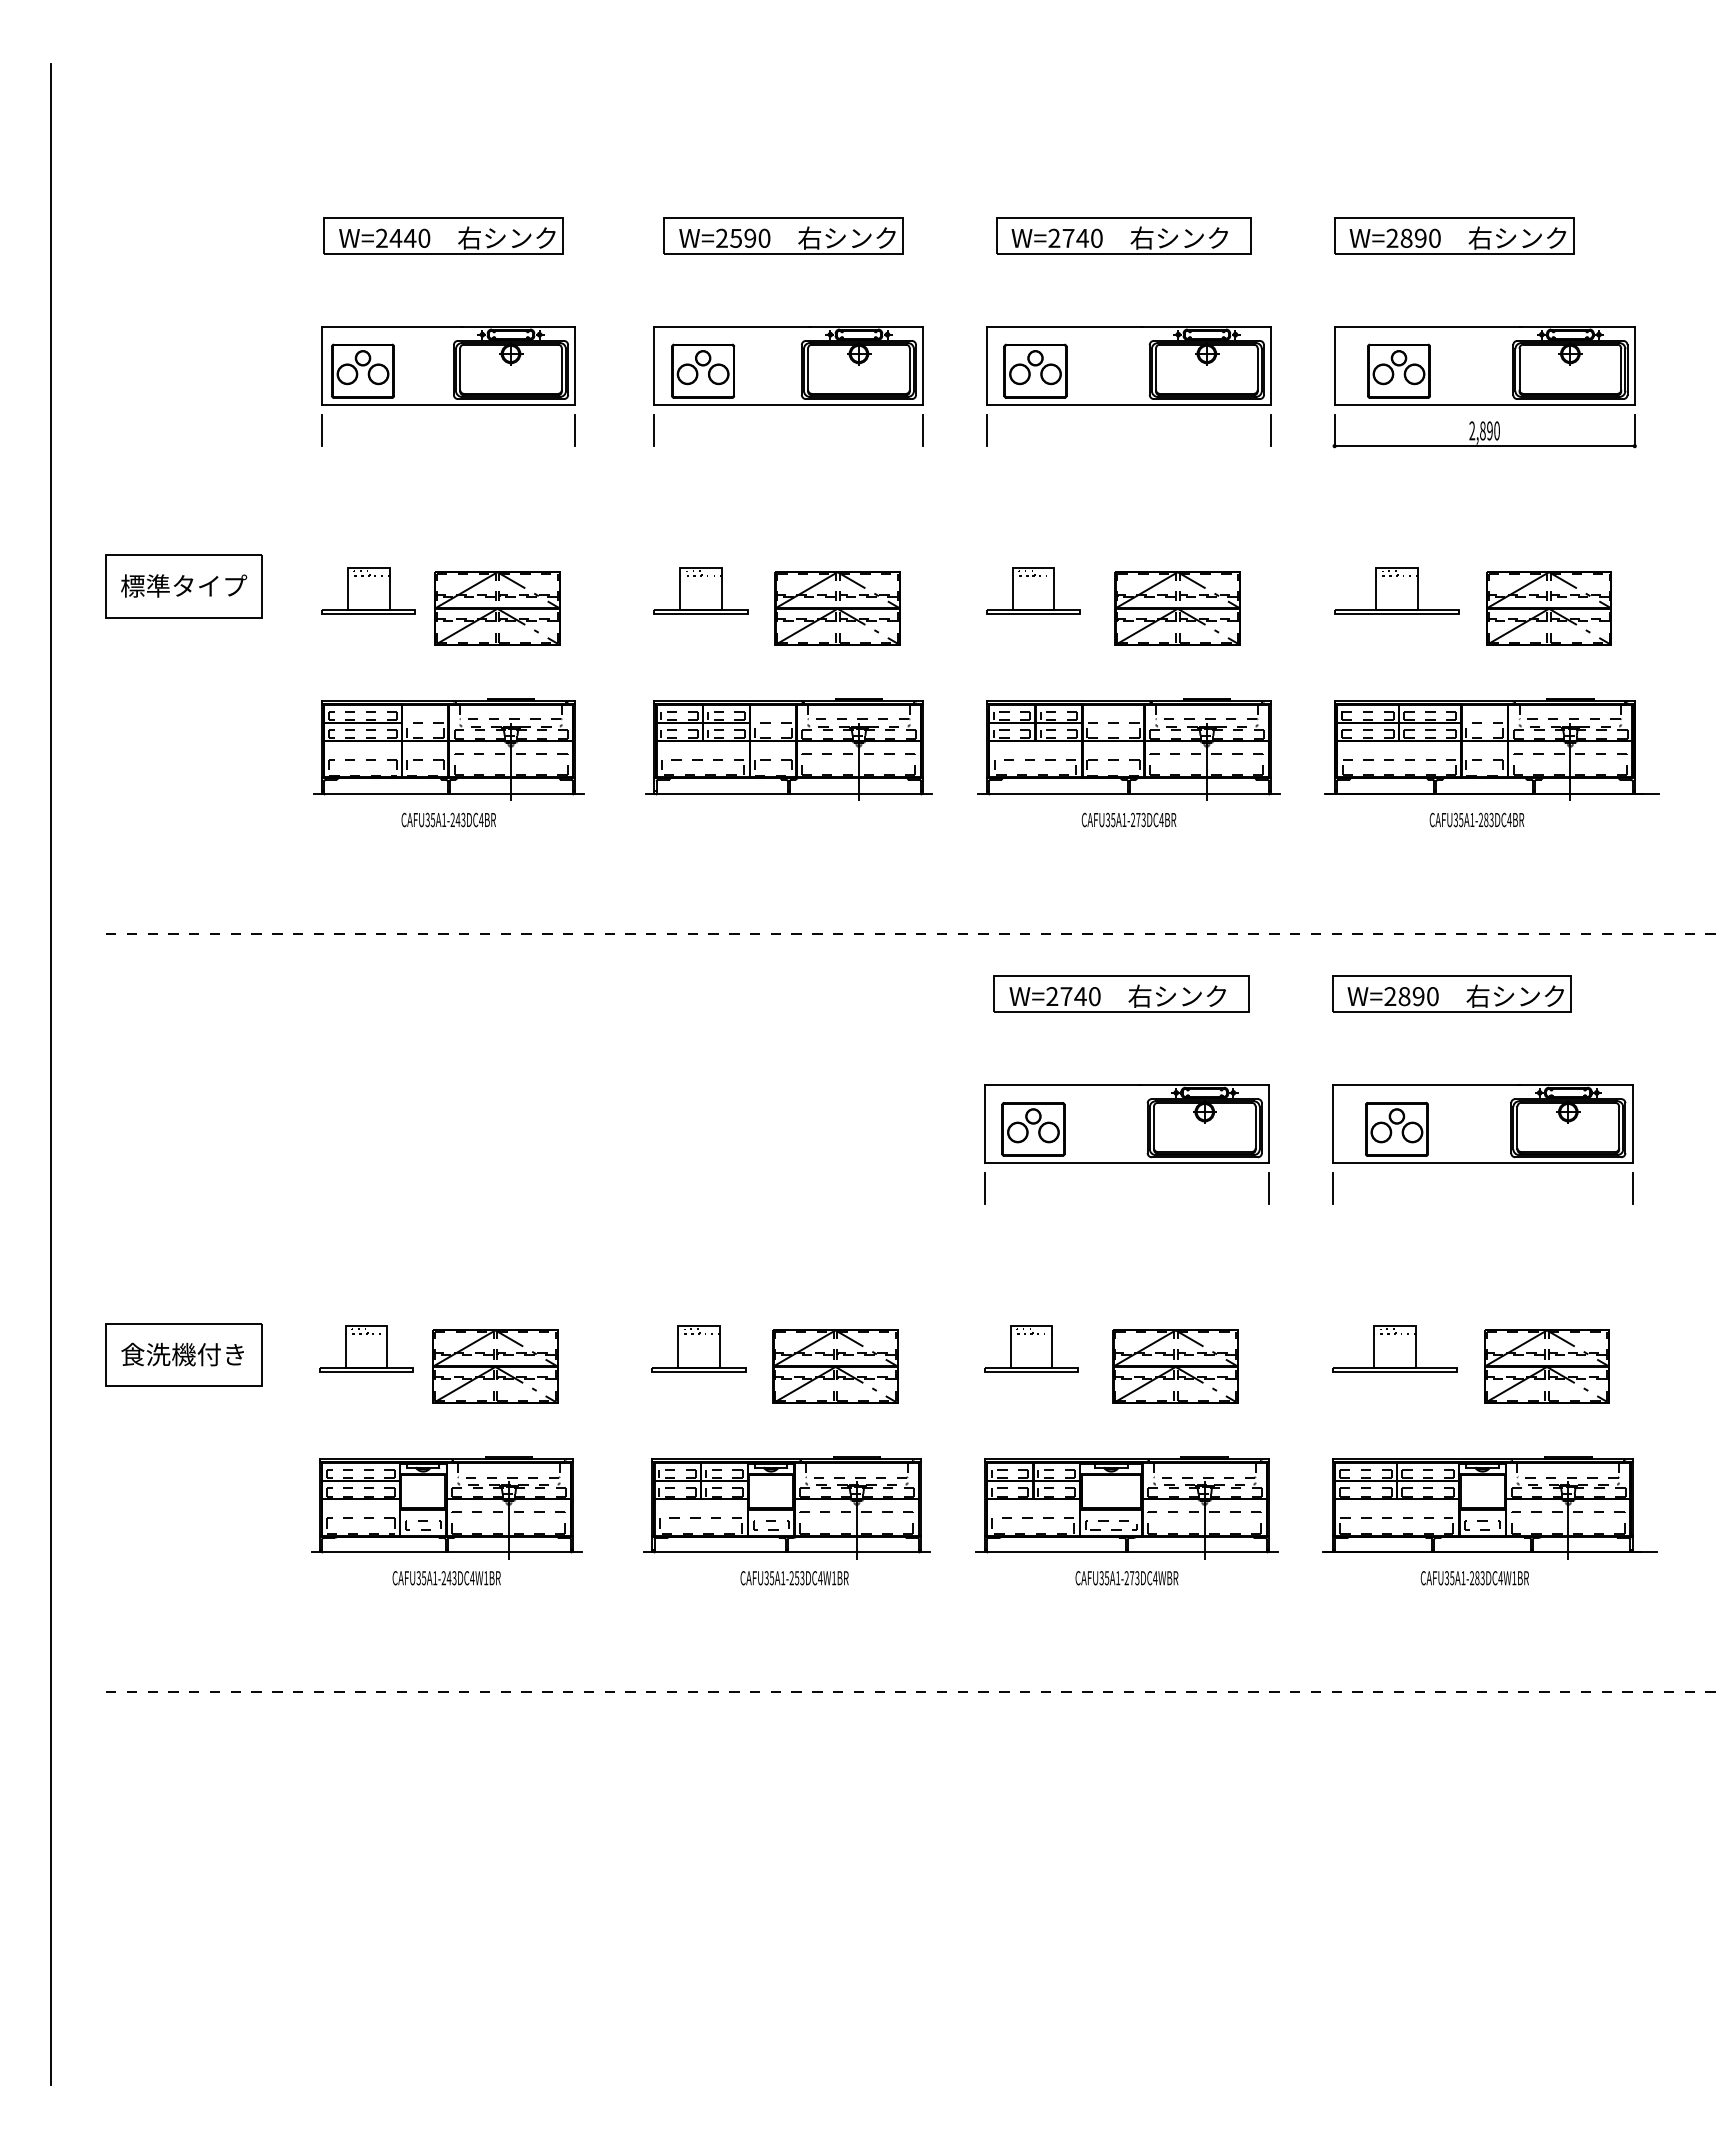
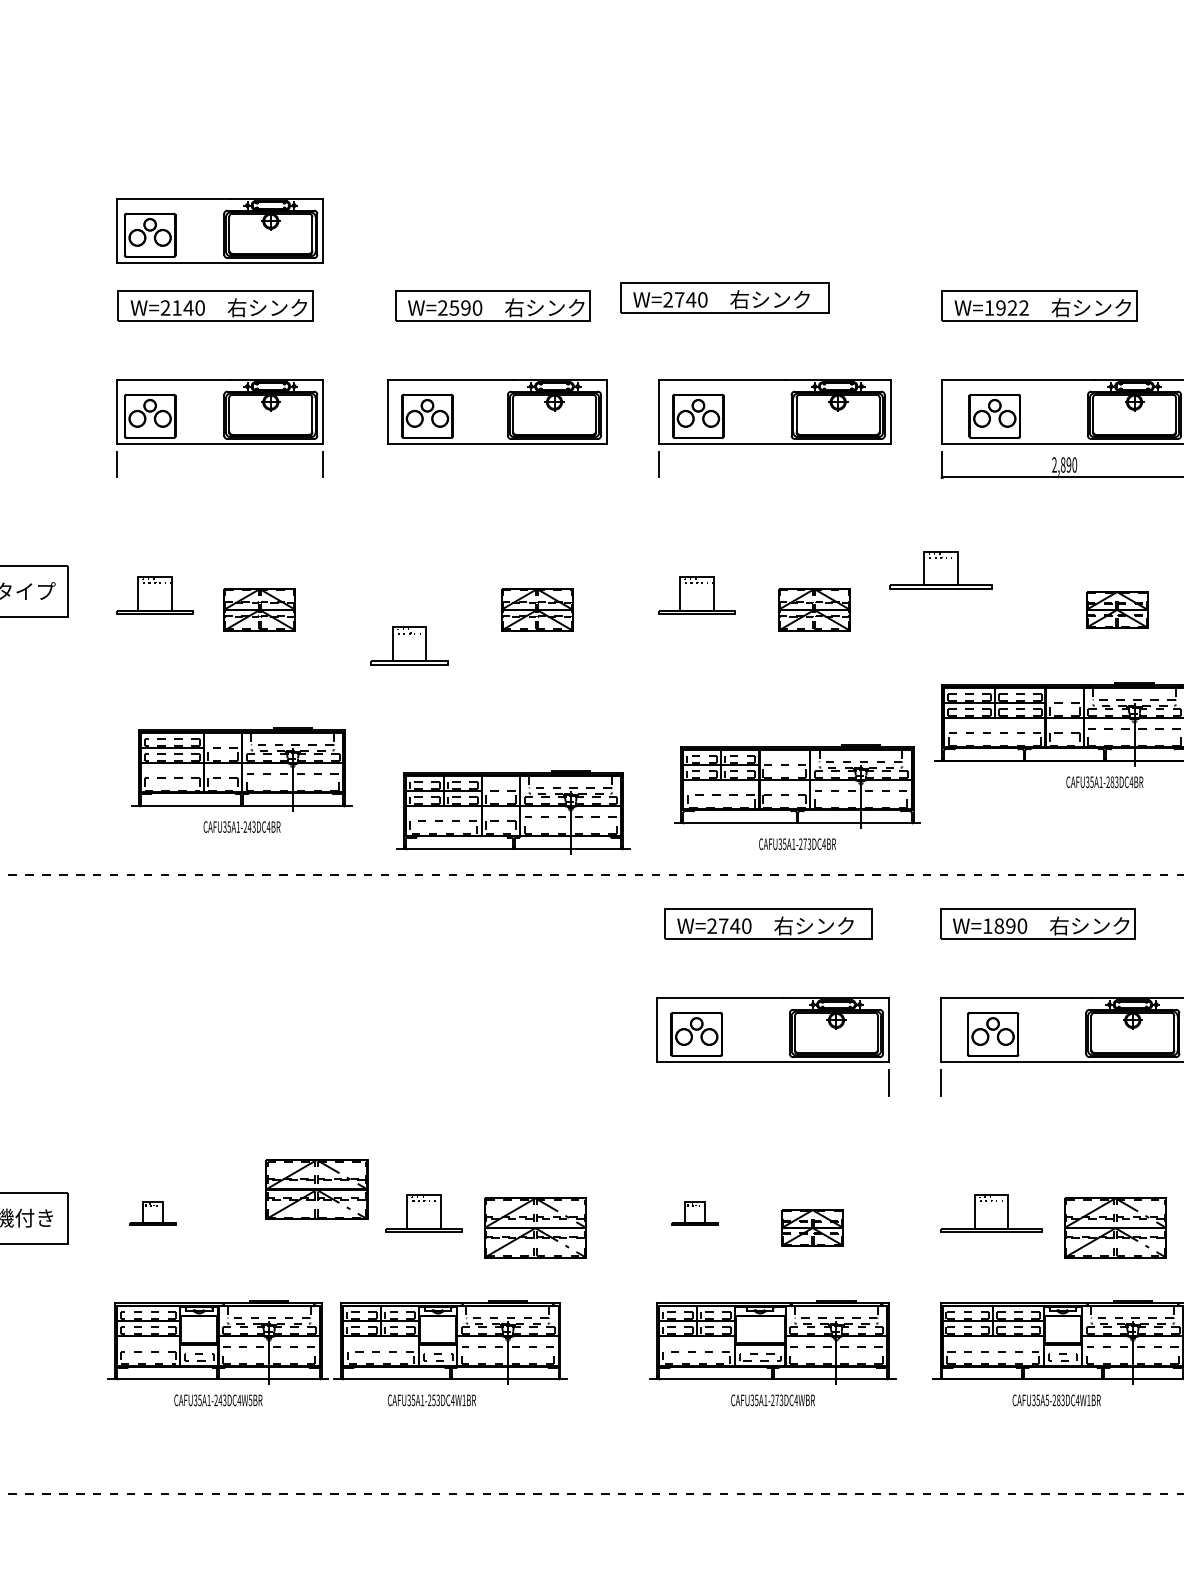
part: (448, 143) -> (219, 230), added
part: (1123, 235) -> (724, 297), moved
text: (1413, 237) -> (1006, 307), W=2890 -> W=1922
text: (395, 238) -> (176, 308), W=2440 -> W=2140
line: (654, 430) -> (387, 464), removed
line: (923, 430) -> (607, 464), removed
line: (1271, 430) -> (890, 464), removed
part: (700, 590) -> (409, 645), moved
part: (1396, 590) -> (940, 569), moved
part: (497, 608) -> (259, 609), size x0.7
part: (837, 608) -> (537, 609), size x0.7
part: (1177, 608) -> (814, 609), size x0.7
part: (1548, 608) -> (1116, 609), size x0.6
part: (788, 749) -> (513, 812), moved
part: (448, 762) -> (241, 780), moved
part: (1128, 762) -> (797, 797), moved
text: (1476, 819) -> (1104, 781), moved
text: (1390, 996) -> (987, 926), W=2890 -> W=1890
line: (984, 1188) -> (656, 1082), removed
part: (366, 1348) -> (153, 1213), size x0.6
part: (1031, 1348) -> (695, 1213), size x0.6
part: (495, 1366) -> (316, 1189), moved
part: (1175, 1366) -> (812, 1227), size x0.6
part: (786, 1507) -> (450, 1342), moved
text: (486, 1578) -> (250, 1400), CAFU35A1-243DC4W1BR -> CAFU35A1-243DC4W5BR
text: (794, 1578) -> (431, 1400), moved
text: (1463, 1578) -> (1047, 1400), CAFU35A1-283DC4W1BR -> CAFU35A5-283DC4W1BR

